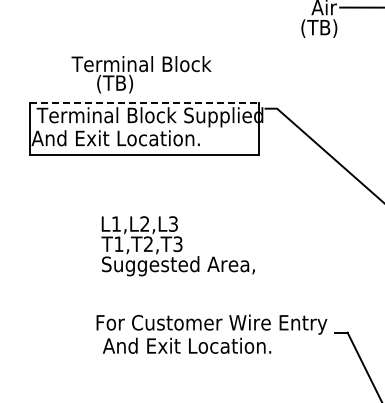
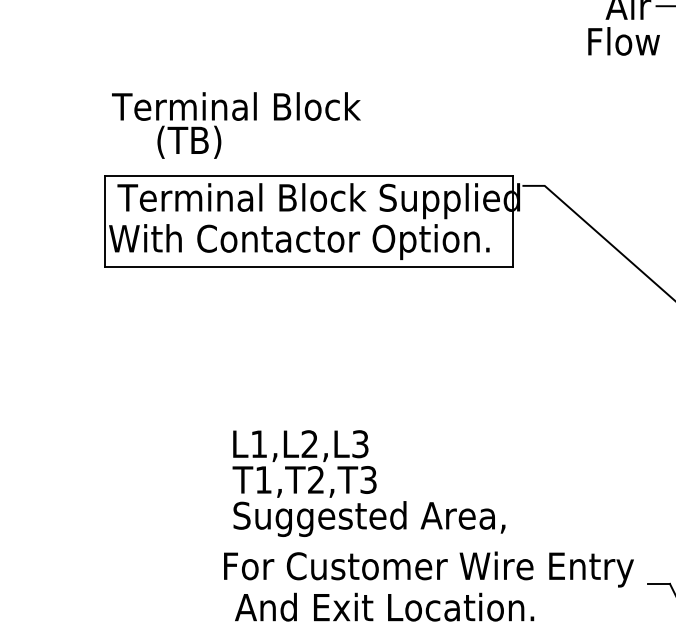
text: (321, 28) -> (623, 43), (TB) -> Flow
text: (141, 74) -> (236, 125), moved
line: (144, 103) -> (309, 176), dashed -> solid
text: (138, 140) -> (298, 242), And Exit Location. -> With Contactor Option.
text: (177, 246) -> (367, 484), moved

